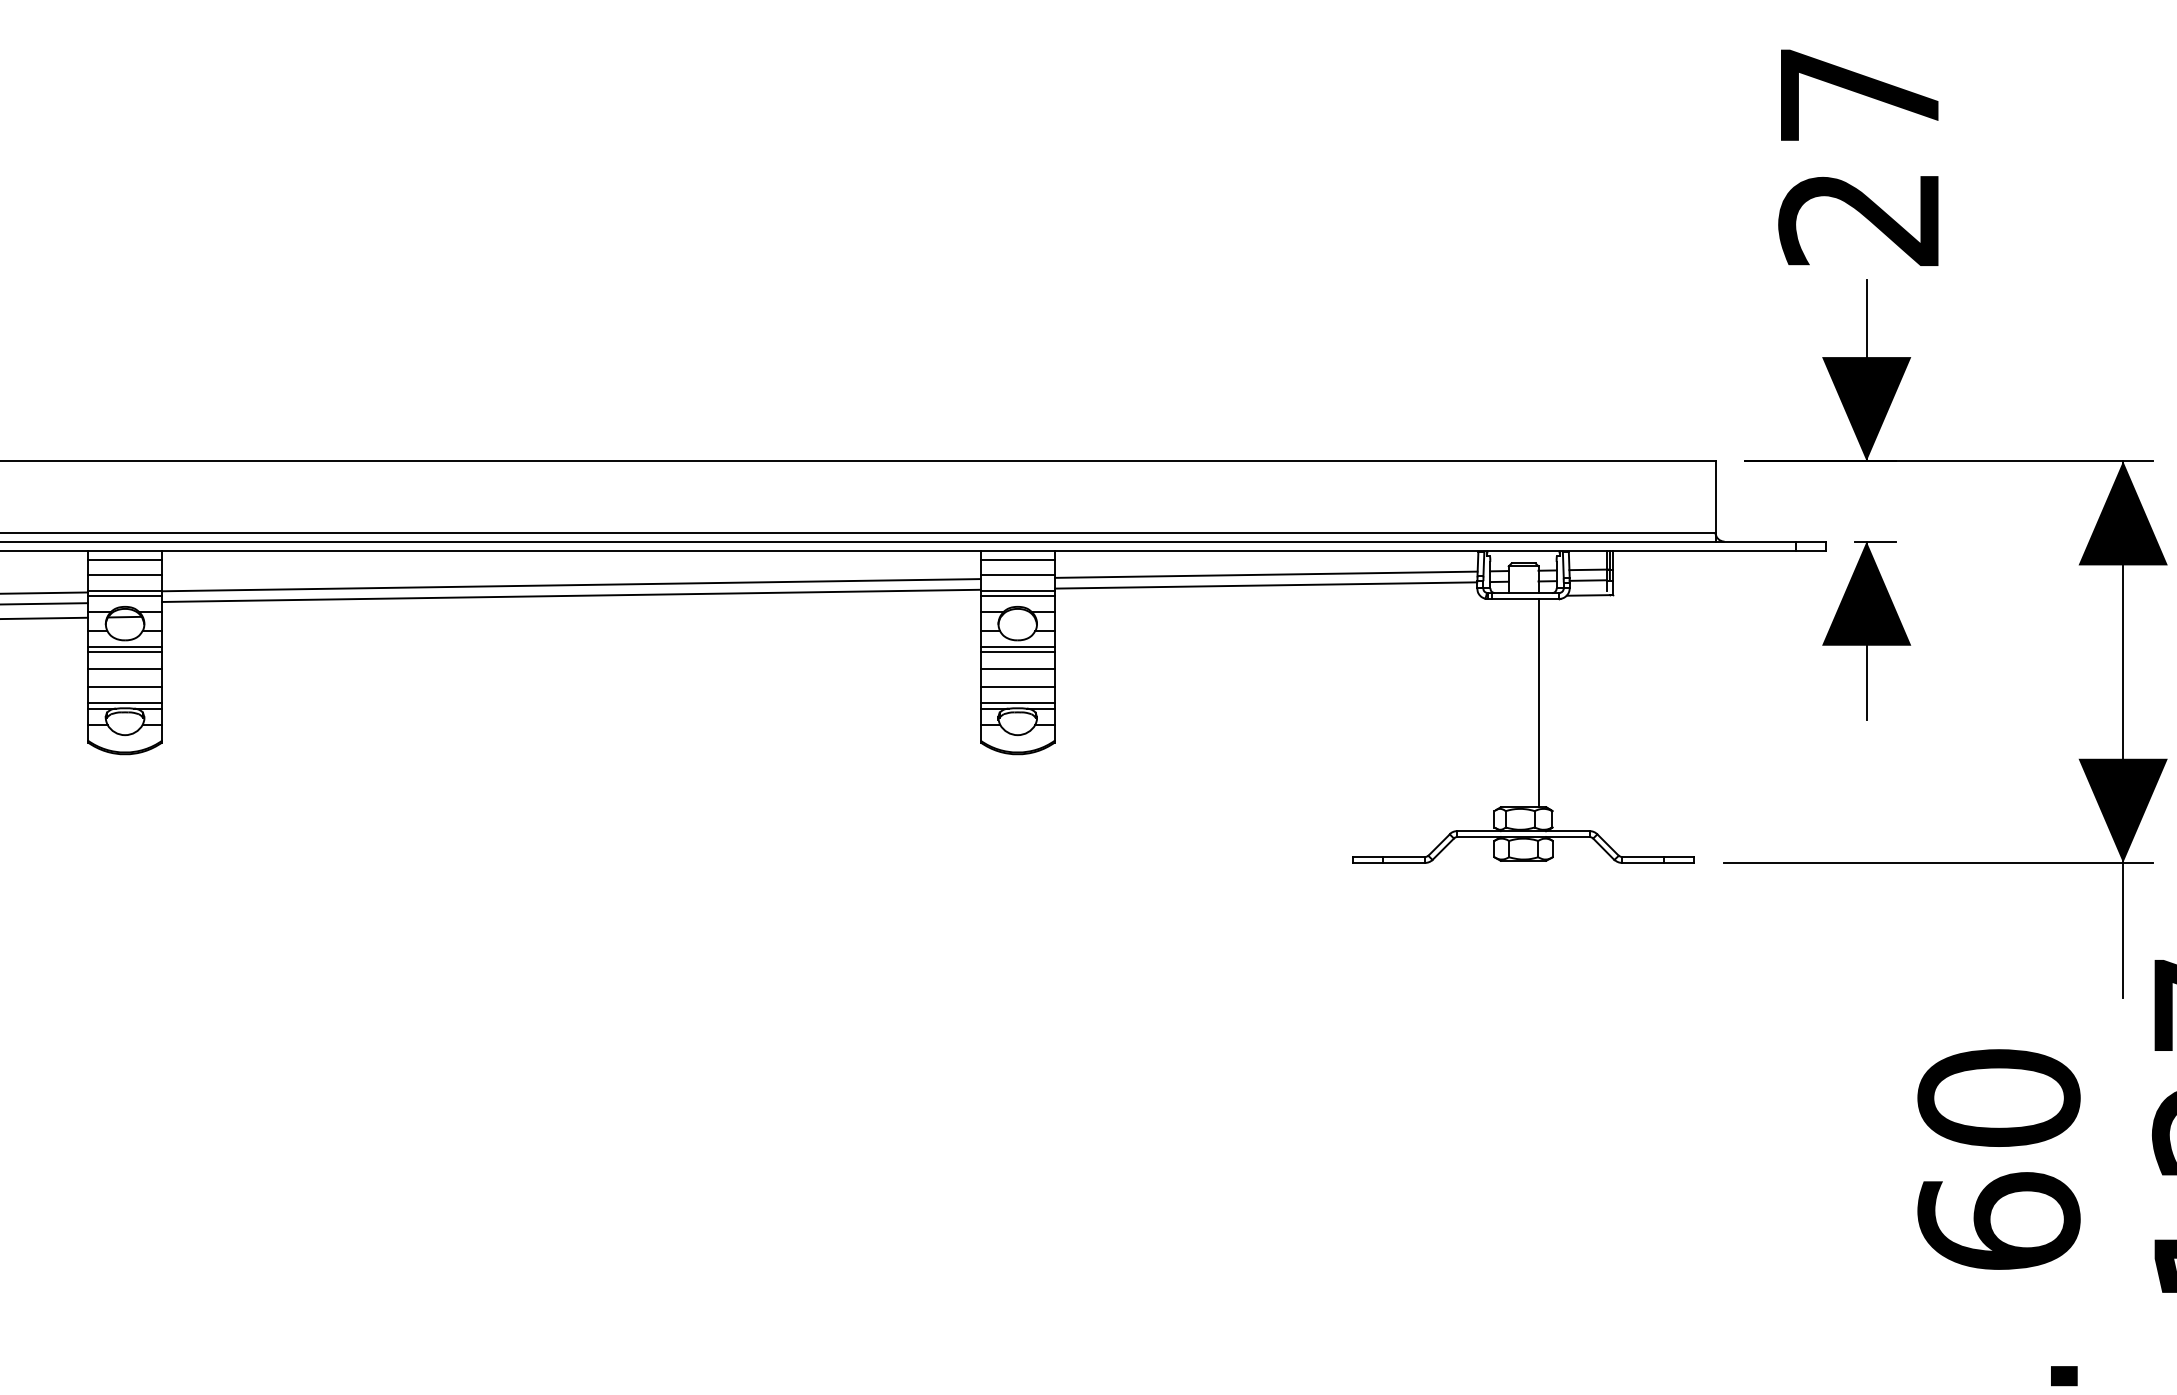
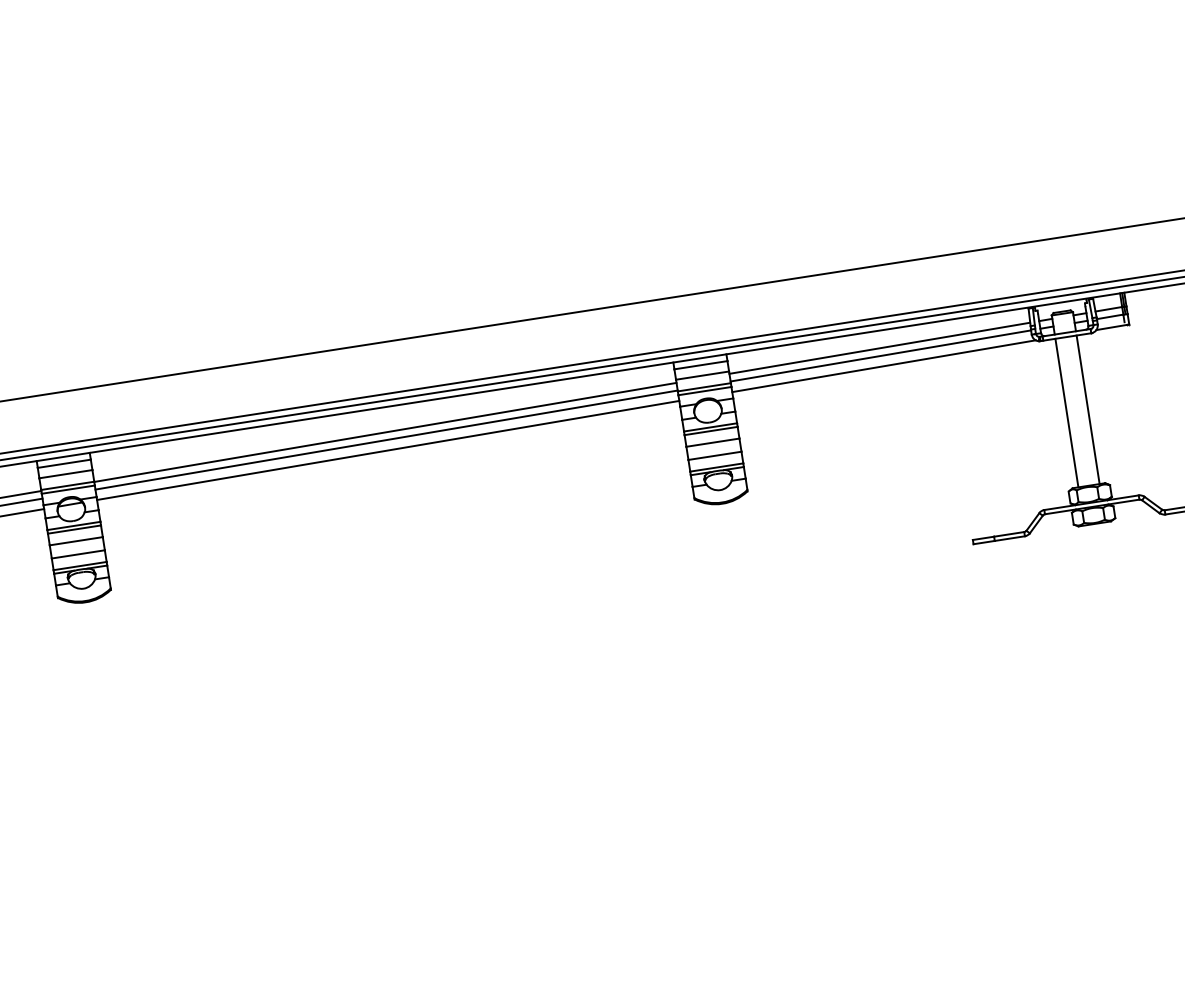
line: (1267, 599) -> (883, 365), added
line: (571, 610) -> (388, 450), added
line: (1508, 703) -> (1066, 413), added

